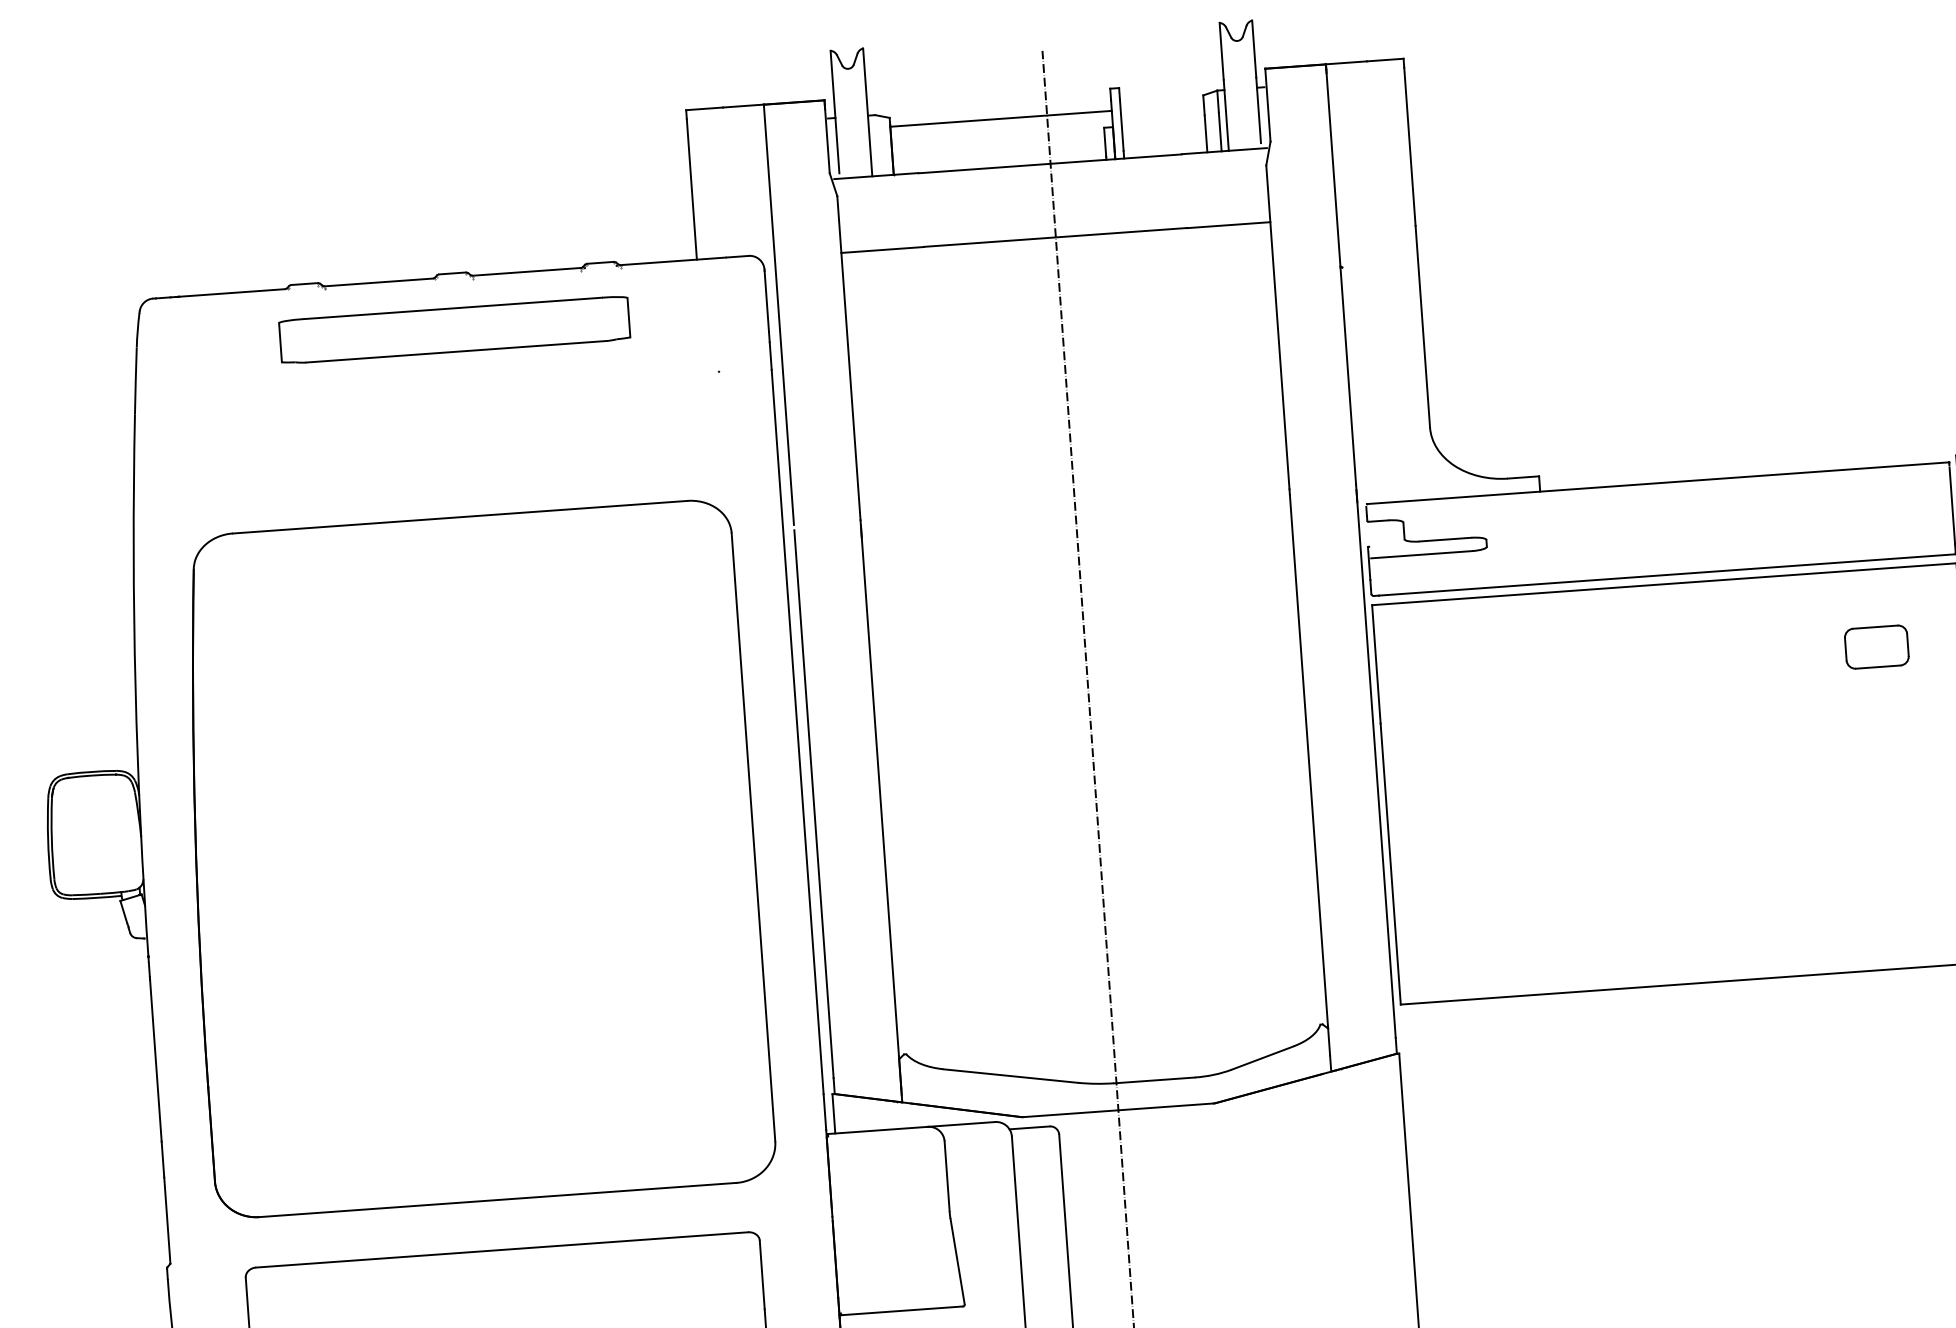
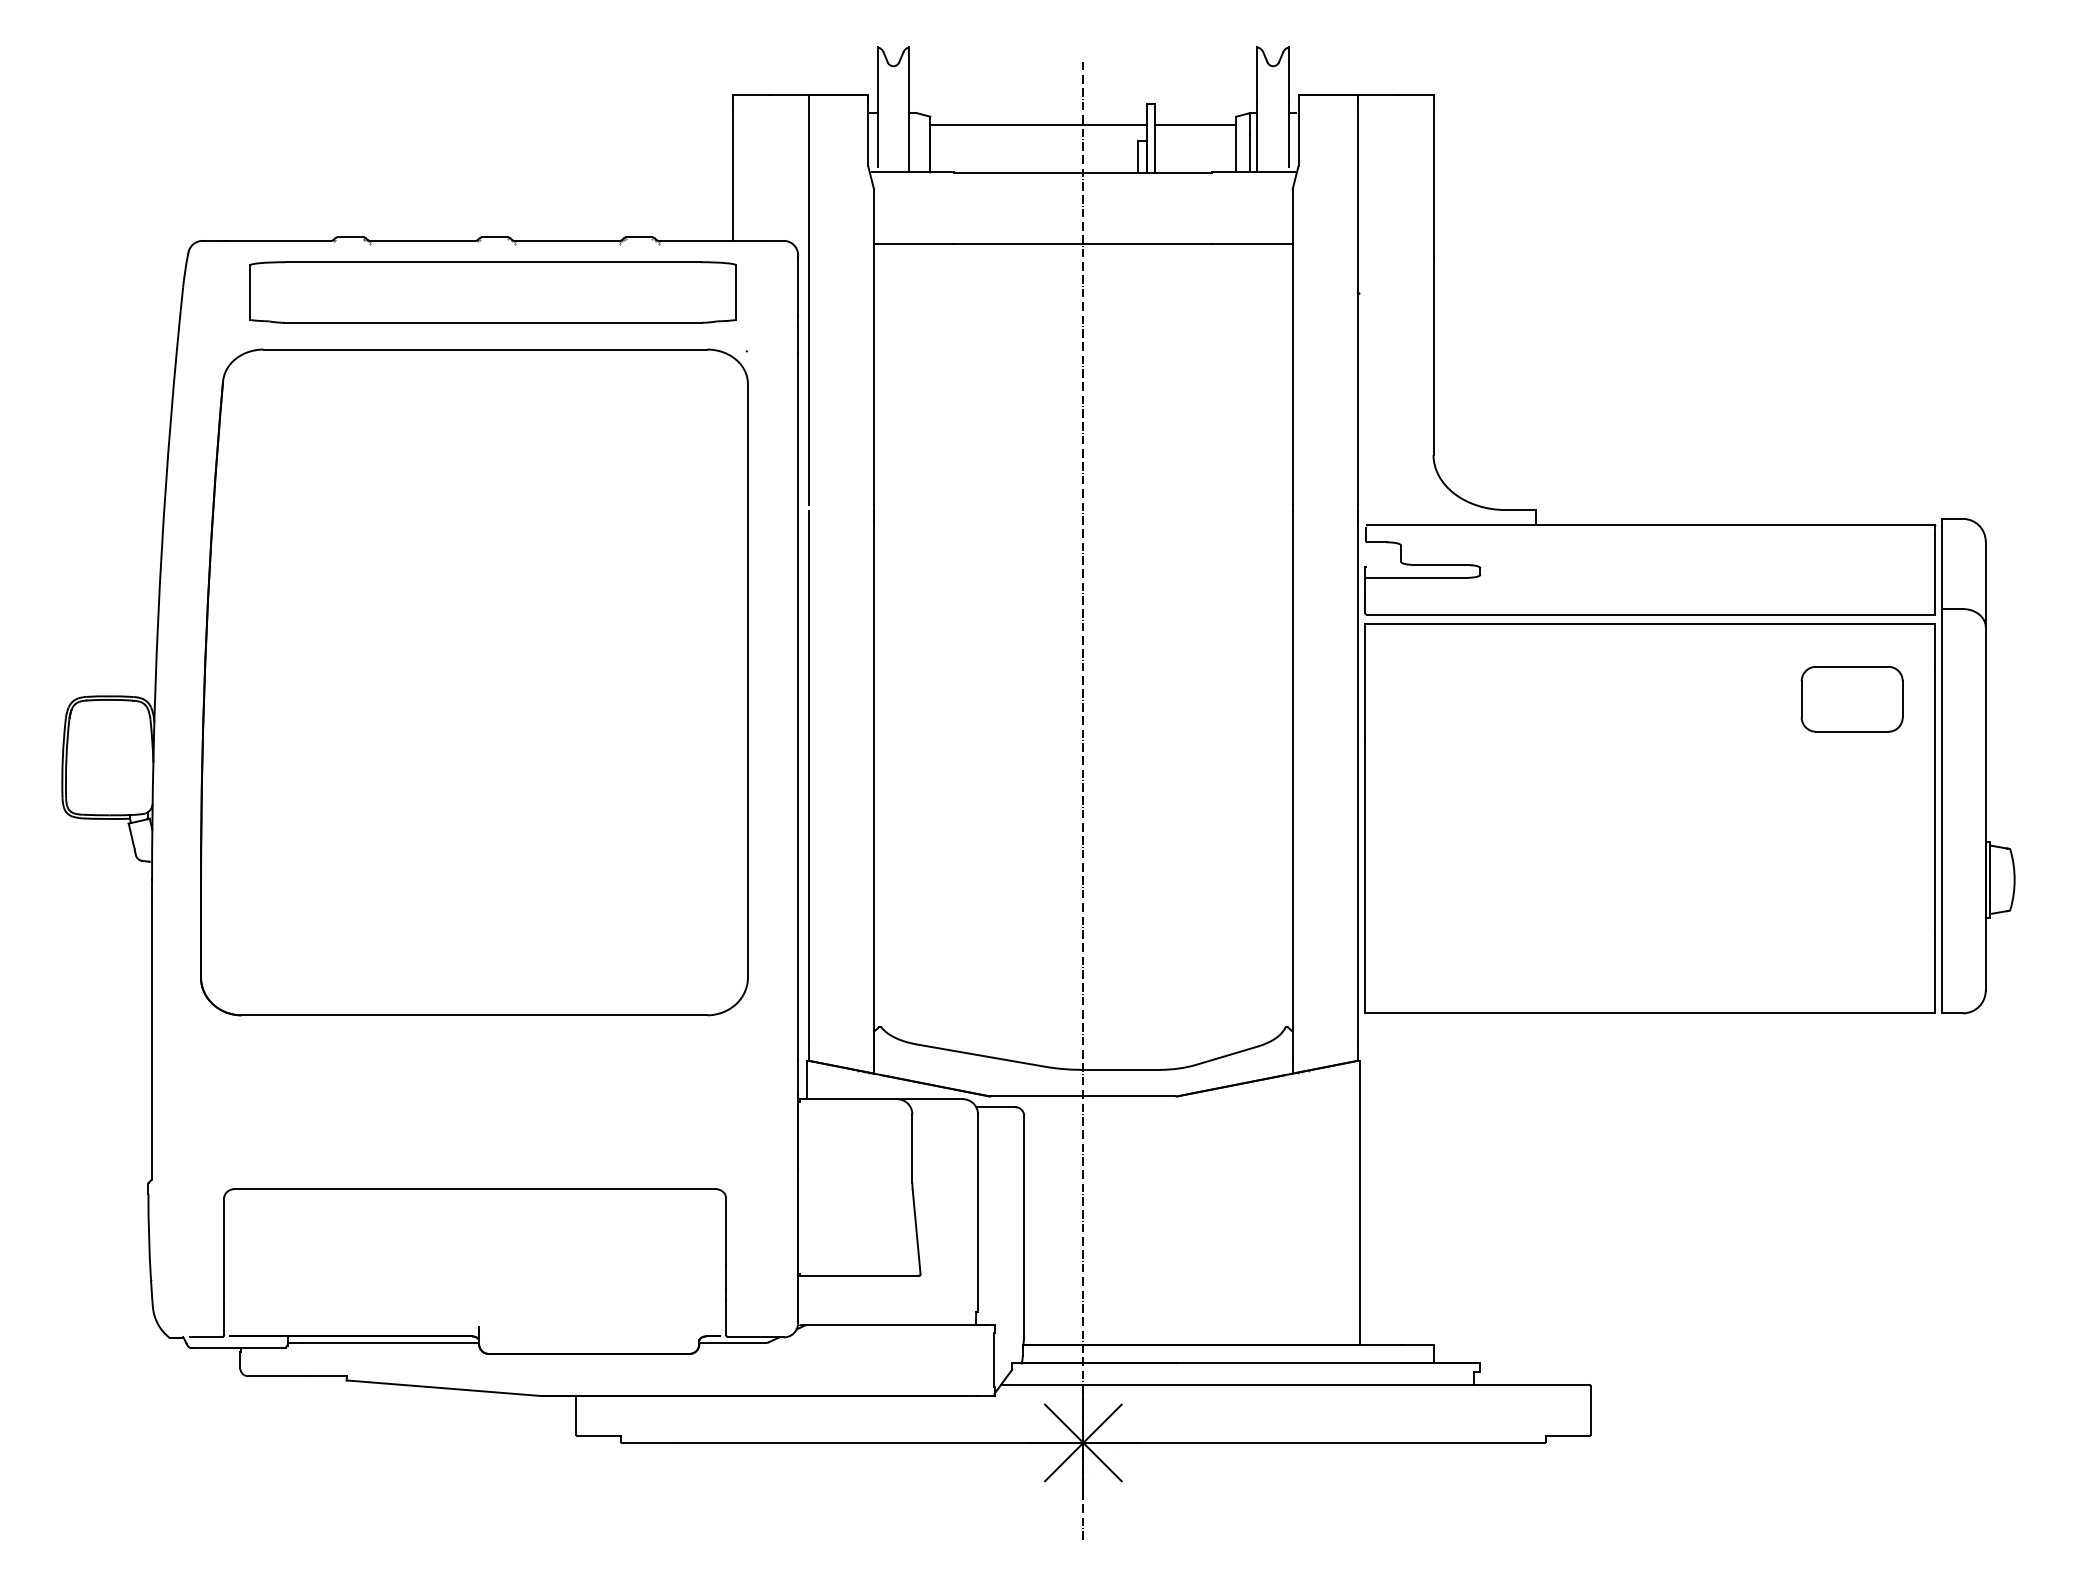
line: (1162, 107) -> (1195, 125), added
part: (454, 330) -> (492, 292), size x1.43
part: (1876, 647) -> (1851, 699), size x1.67
part: (473, 859) -> (474, 682), moved

